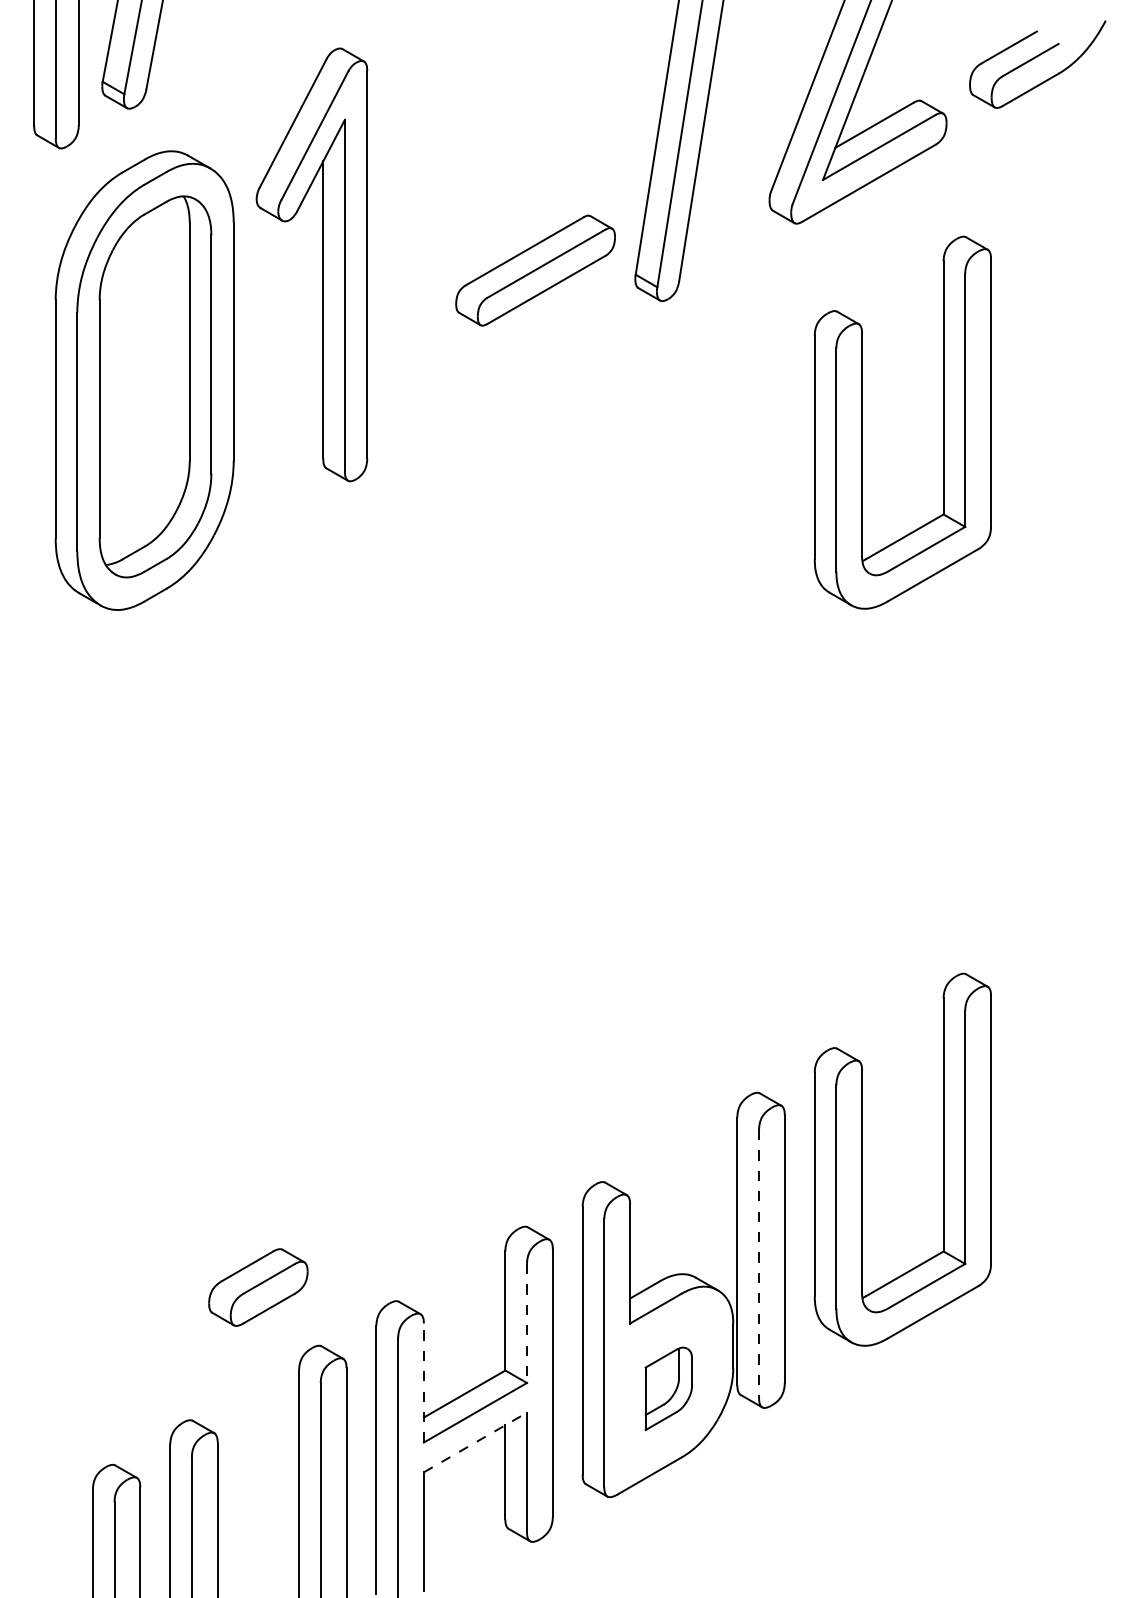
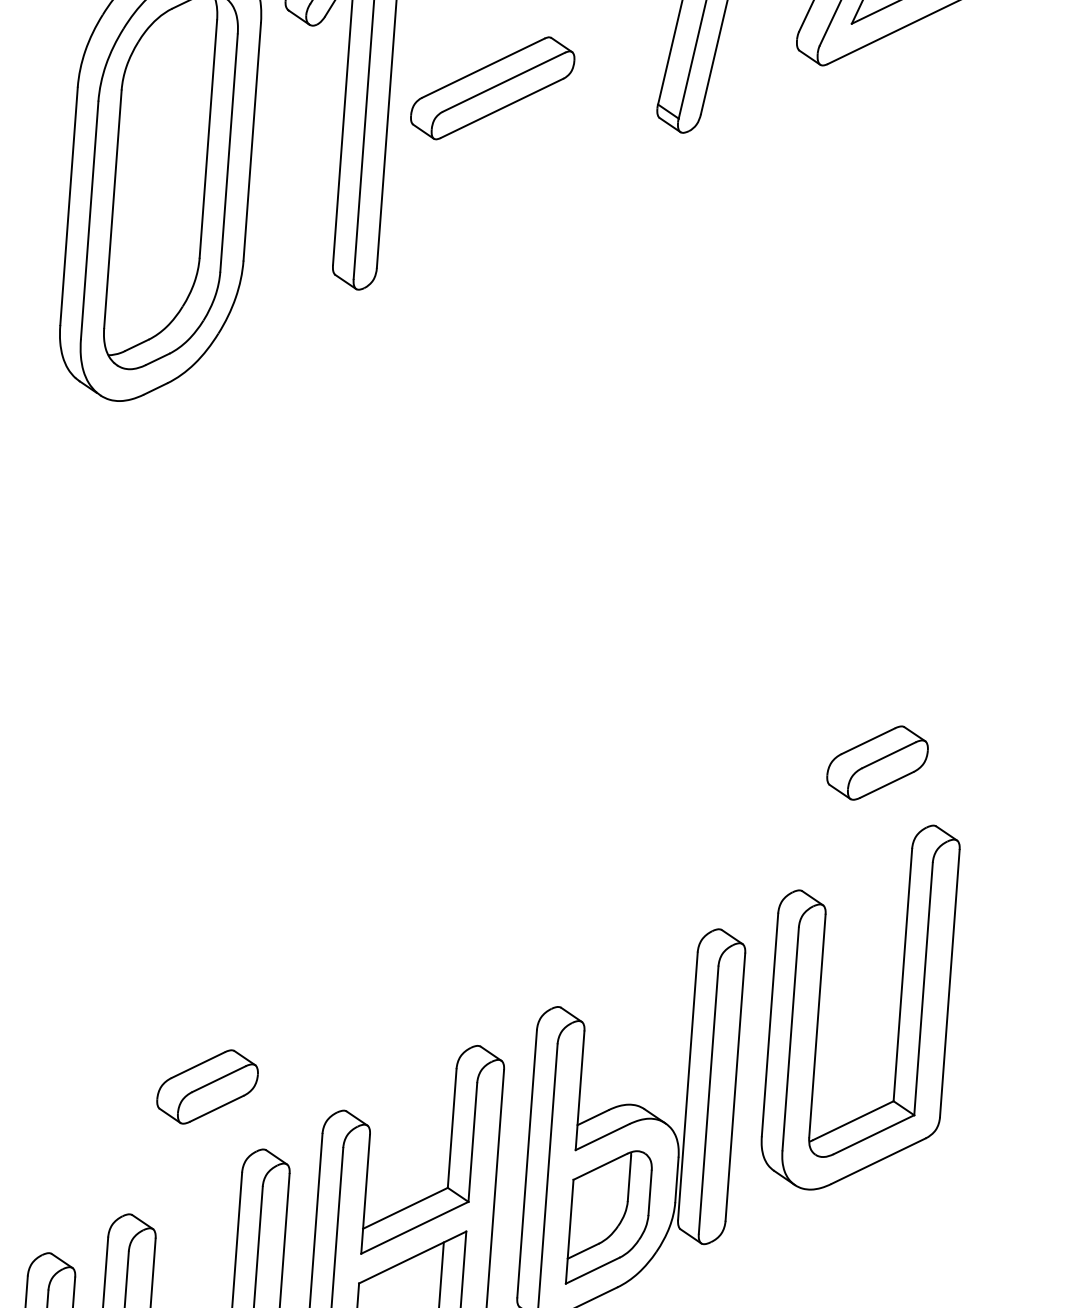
part: (535, 270) -> (492, 88), moved
part: (862, 422) -> (873, 268), removed
part: (902, 915) -> (877, 763), added
line: (759, 1263) -> (709, 1099), dashed -> solid
line: (527, 1323) -> (473, 1142), dashed -> solid
line: (423, 1383) -> (365, 1194), dashed -> solid
part: (668, 1388) -> (609, 1217), size x1.67
line: (475, 1442) -> (412, 1257), dashed -> solid

